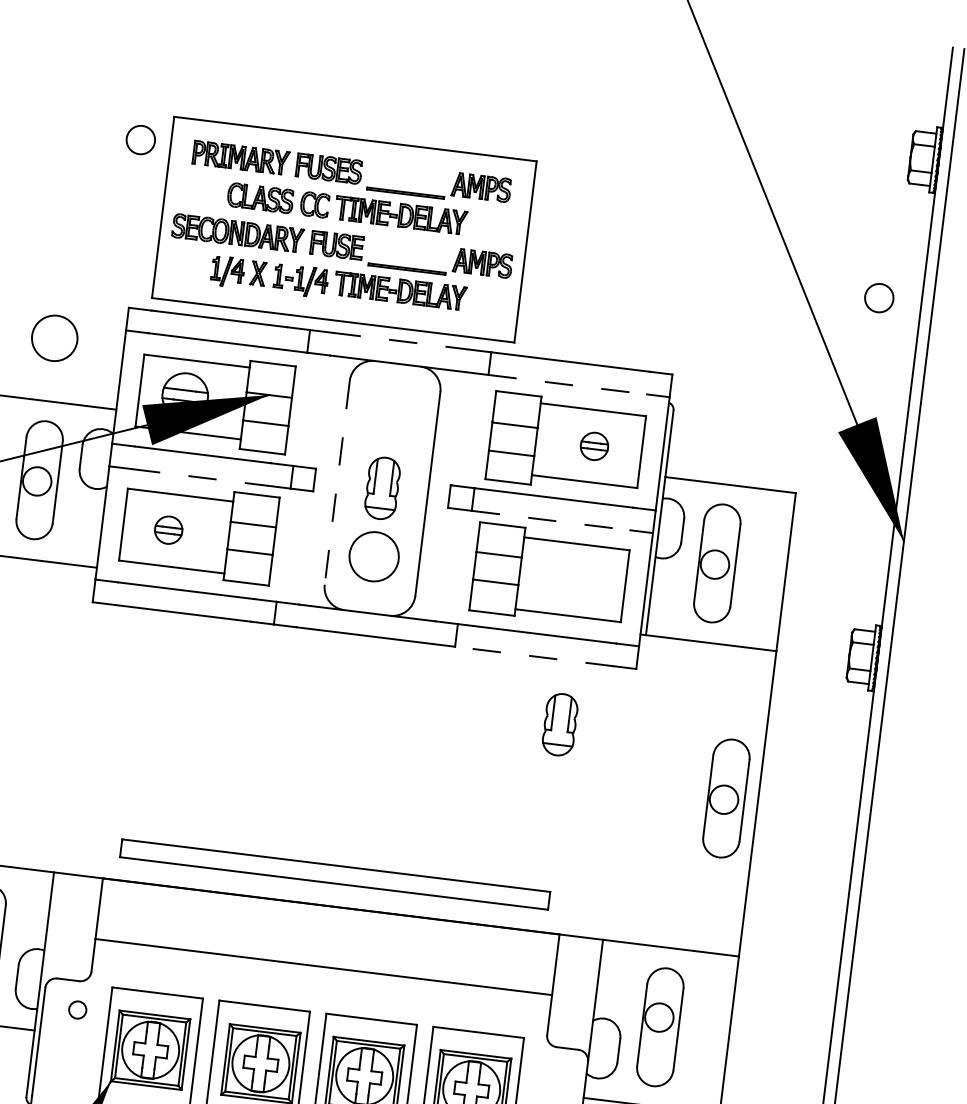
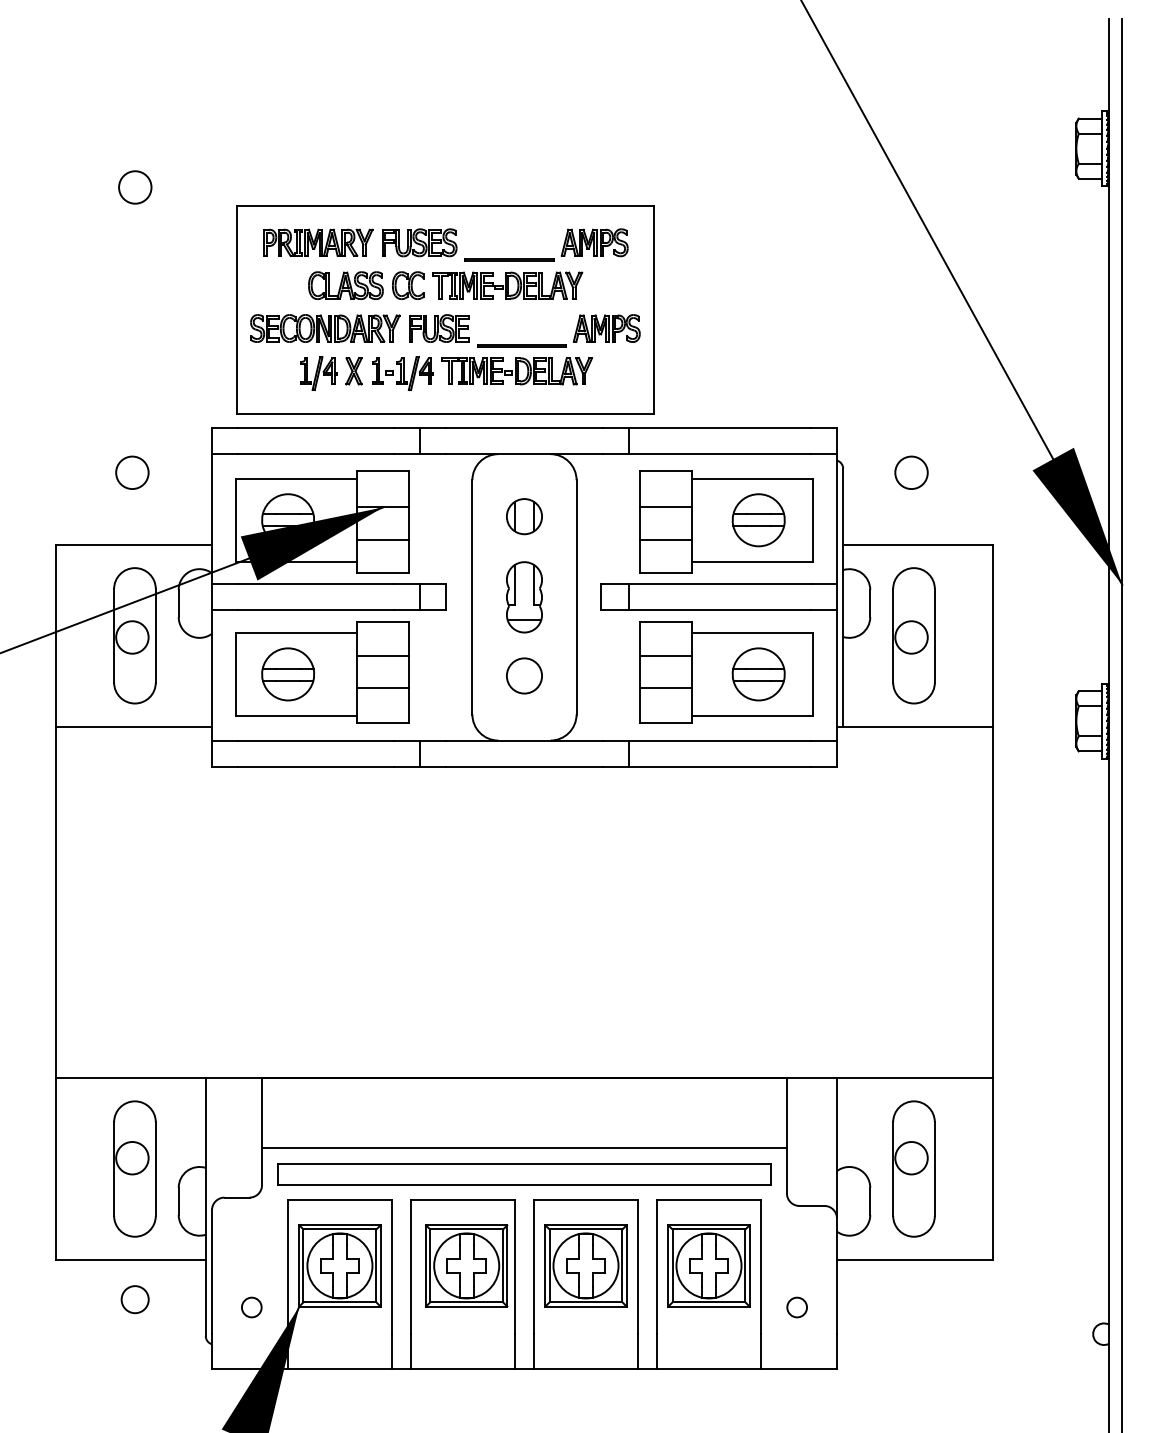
circle: (141, 140) -> (135, 187), moved
circle: (879, 297) -> (911, 472), moved
circle: (54, 337) -> (132, 472), size x0.62
line: (400, 341) -> (524, 428), dashed -> solid
line: (568, 385) -> (720, 454), dashed -> solid
part: (391, 418) -> (524, 516), added
part: (594, 446) -> (758, 520), size x1.67
line: (200, 477) -> (316, 610), dashed -> solid
line: (337, 482) -> (472, 597), dashed -> solid
line: (551, 520) -> (720, 610), dashed -> solid
part: (168, 530) -> (287, 674), size x1.67
circle: (374, 556) -> (524, 675), size x0.62
part: (577, 580) -> (758, 674), added
line: (534, 656) -> (719, 766), dashed -> solid
part: (560, 724) -> (758, 840), removed
part: (726, 798) -> (956, 900), removed
part: (335, 874) -> (524, 1174), moved
circle: (77, 1009) -> (251, 1307), moved

